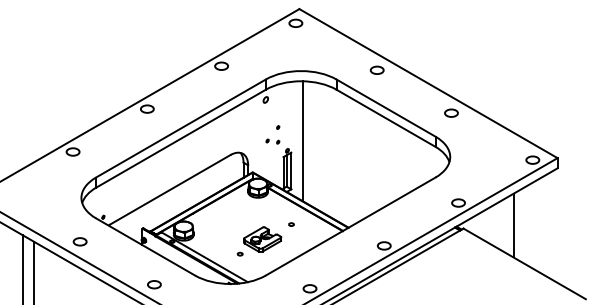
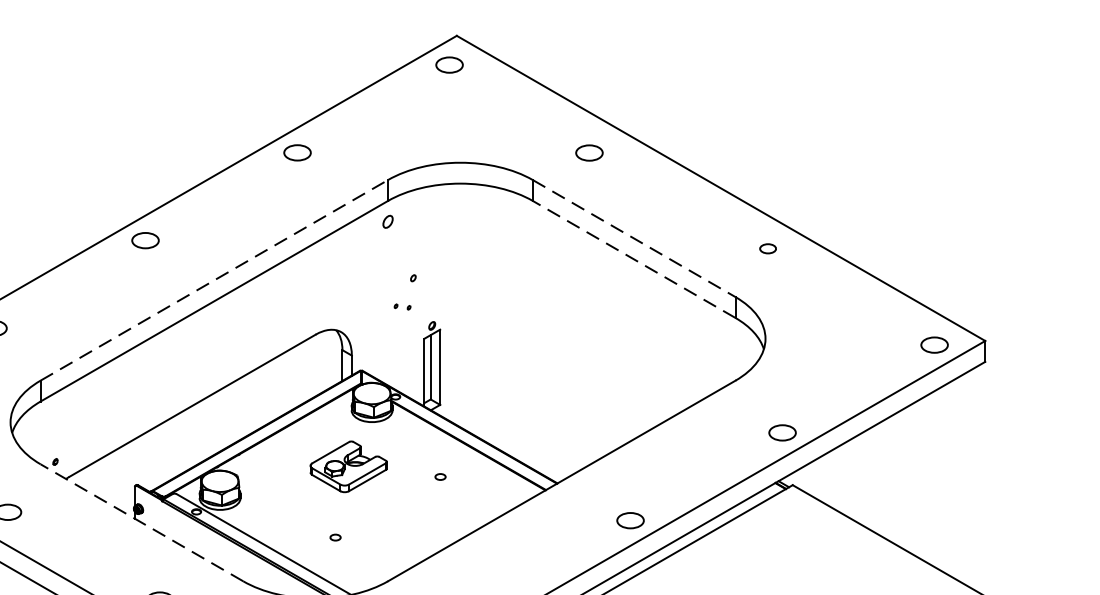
part: (376, 69) -> (587, 151), moved
line: (386, 108) -> (635, 239), solid -> dashed
part: (451, 112) -> (768, 247), size x0.6
line: (385, 118) -> (633, 259), solid -> dashed
line: (181, 128) -> (215, 280), solid -> dashed
part: (272, 141) -> (401, 306), size x0.6
line: (302, 141) -> (463, 306), removed
line: (513, 225) -> (895, 478), removed
part: (262, 239) -> (348, 466), moved
line: (145, 246) -> (141, 521), solid -> dashed

